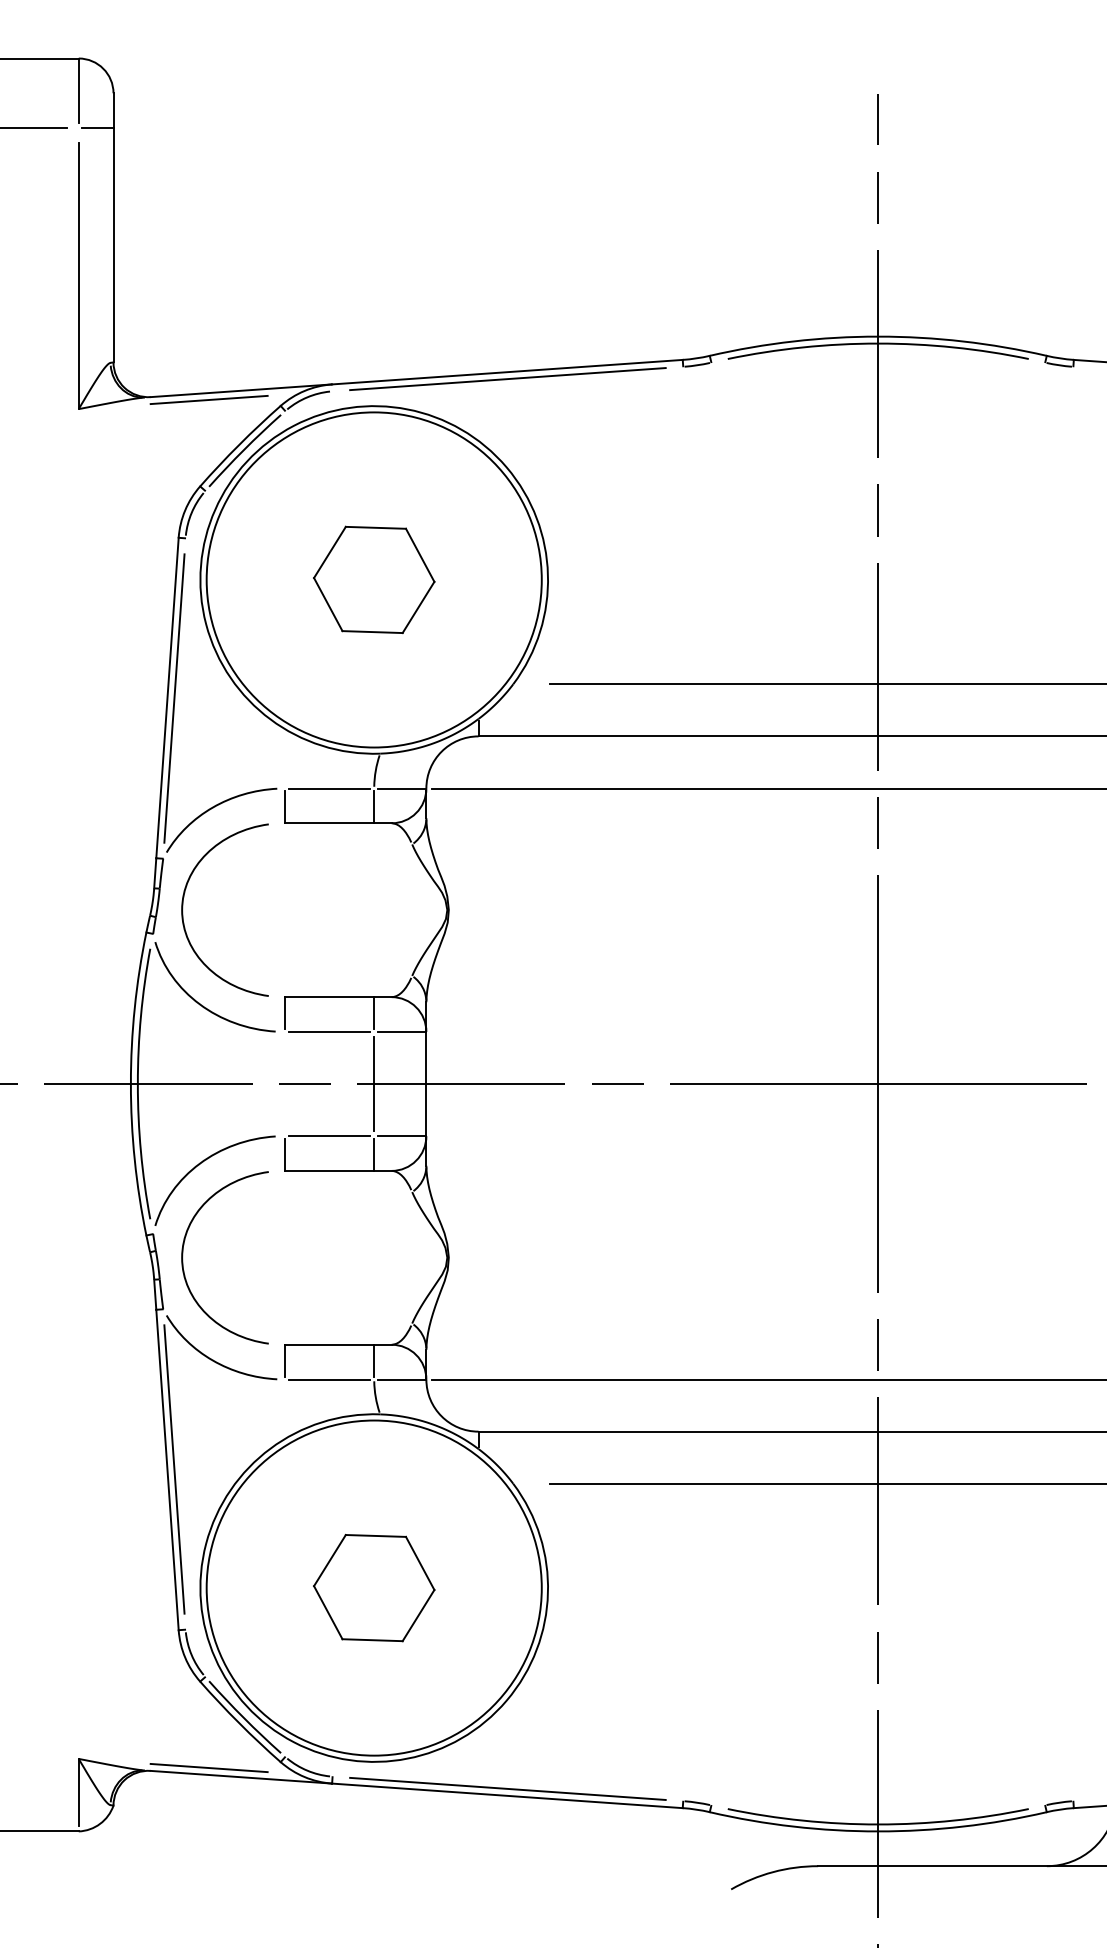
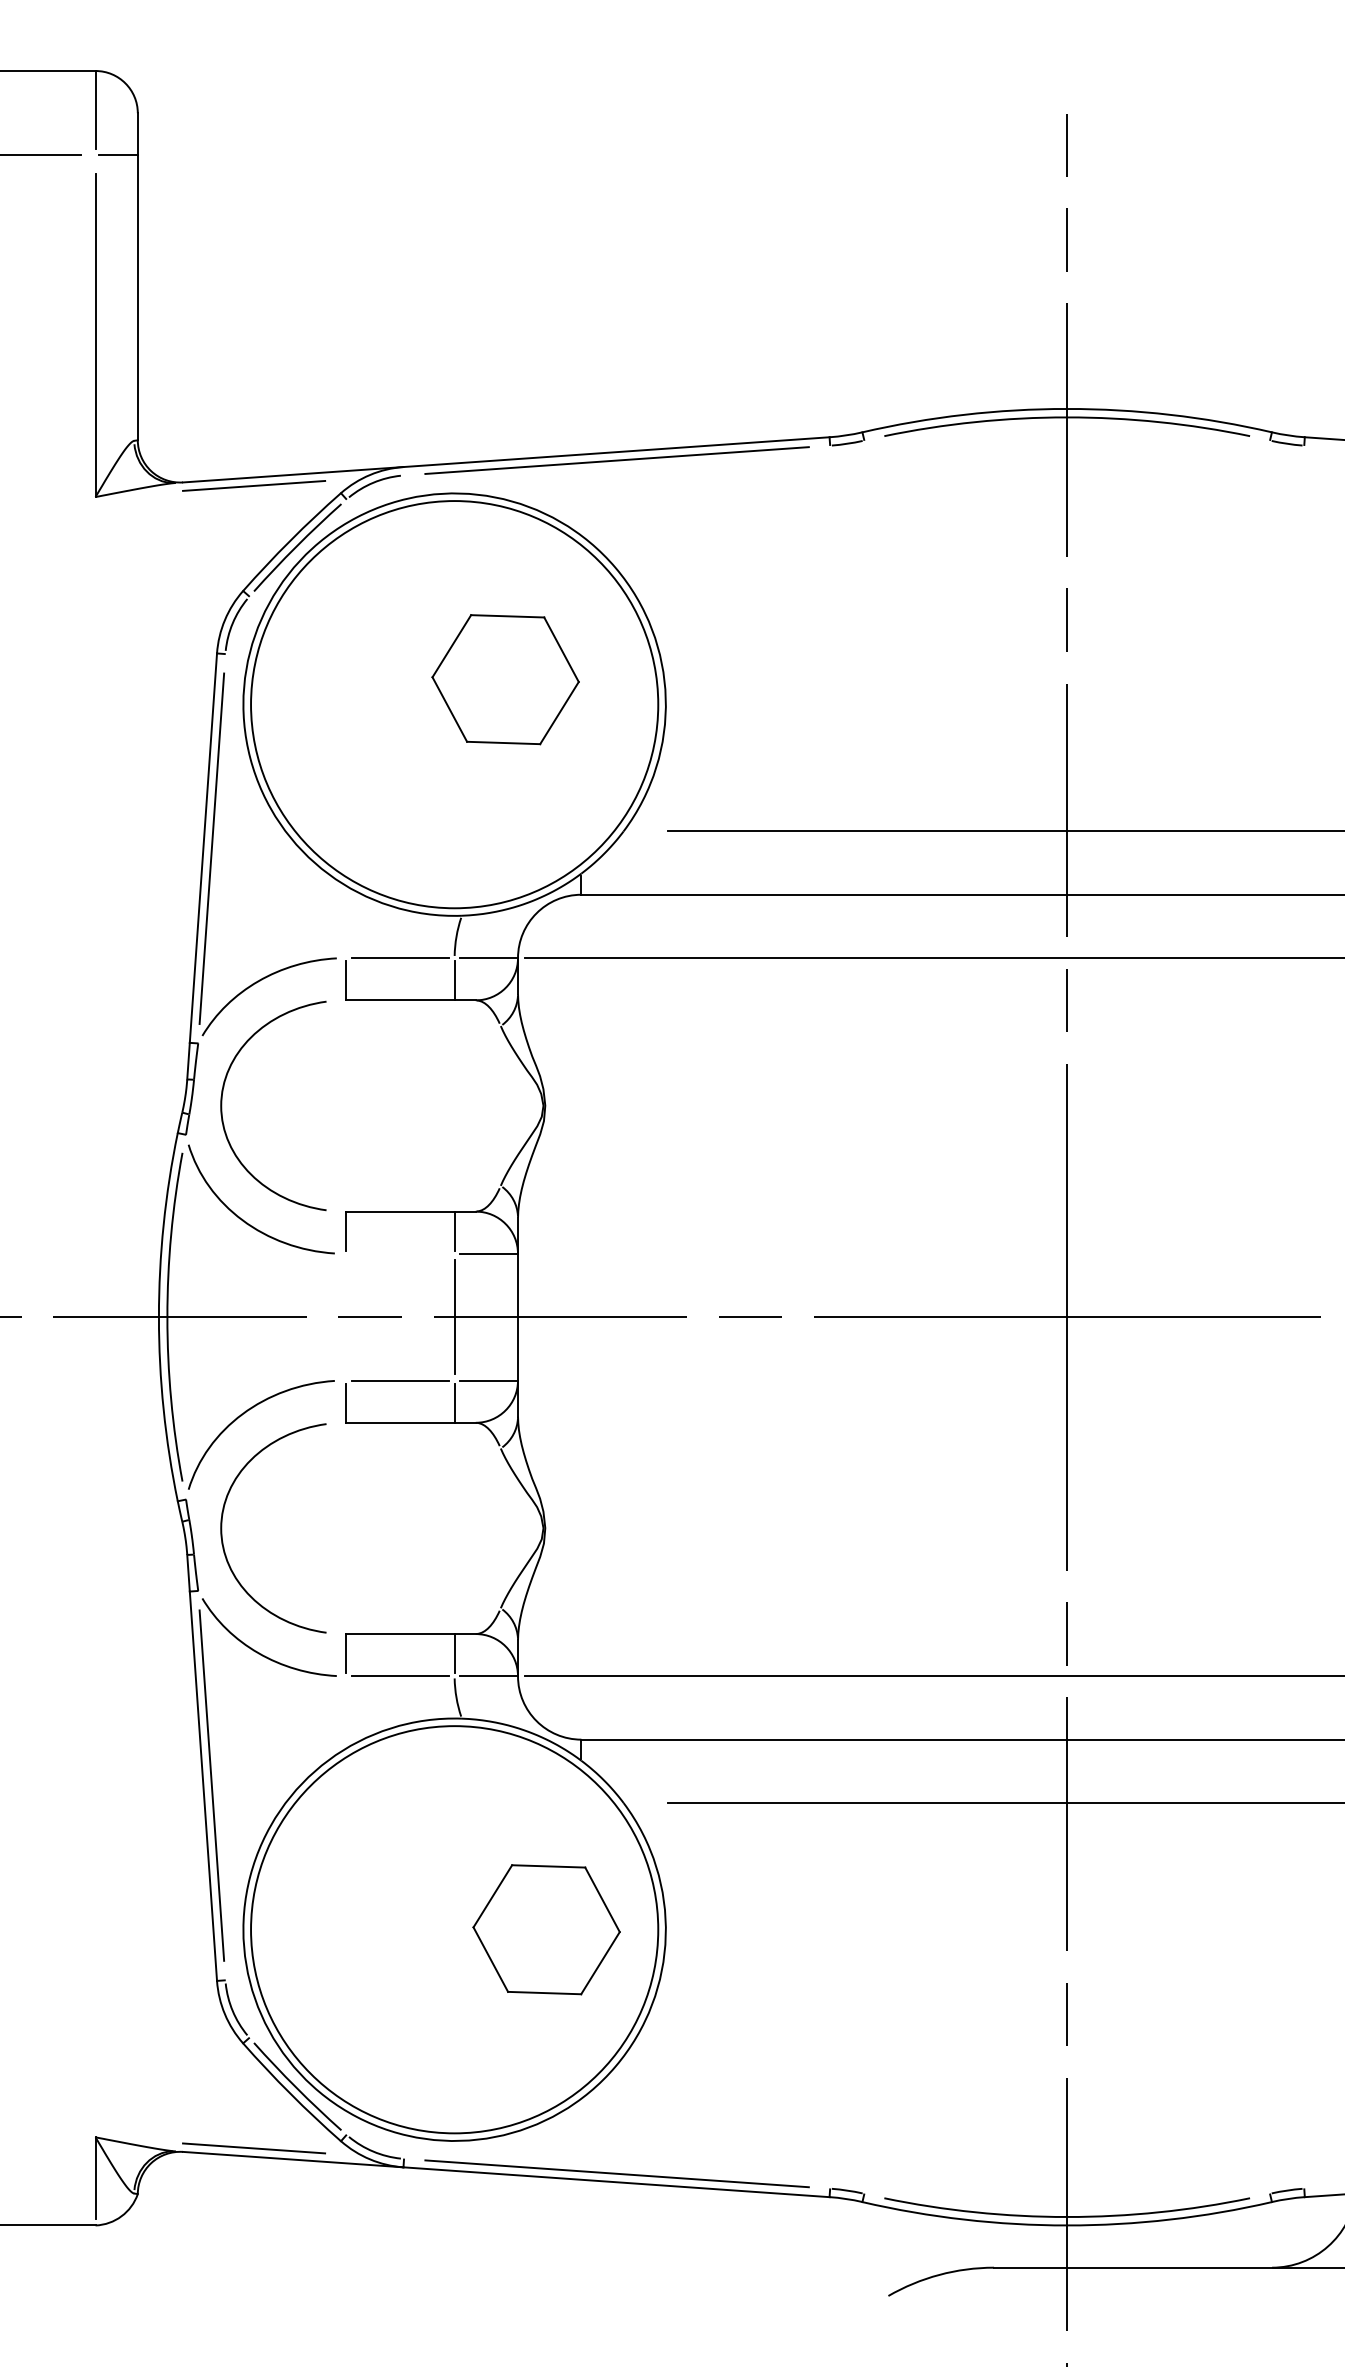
part: (374, 579) -> (505, 679), moved
line: (329, 1031) -> (400, 1253), removed
part: (374, 1587) -> (546, 1929), moved

